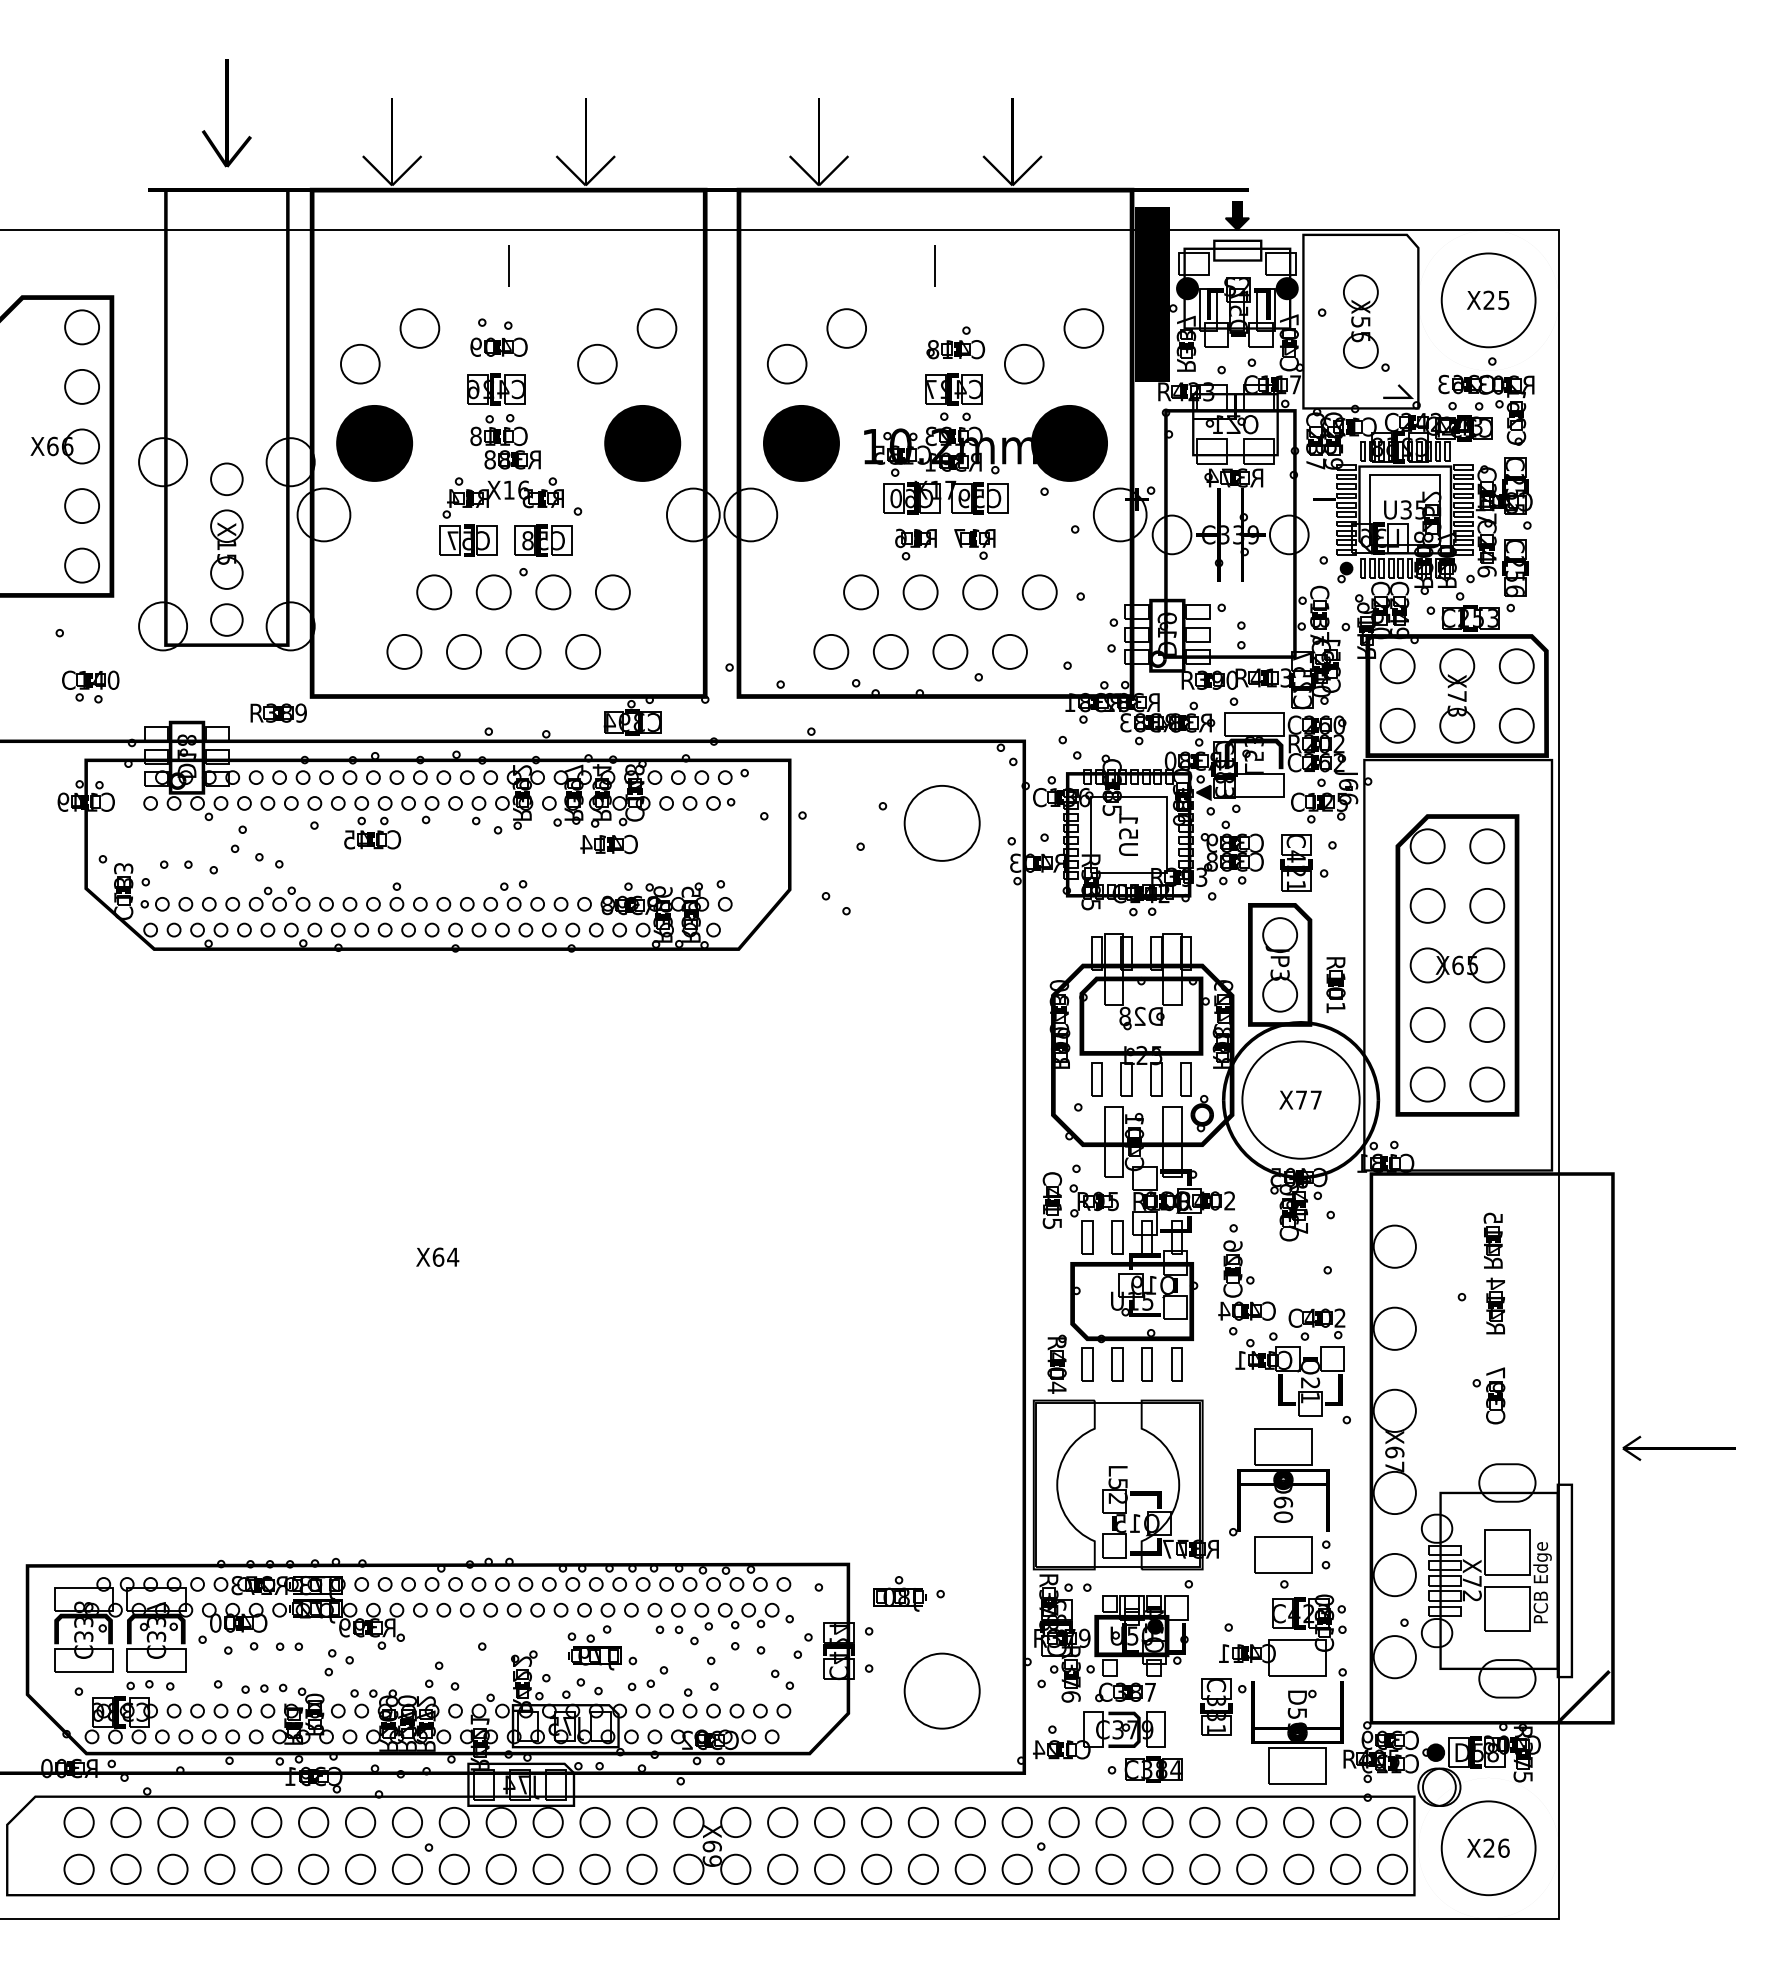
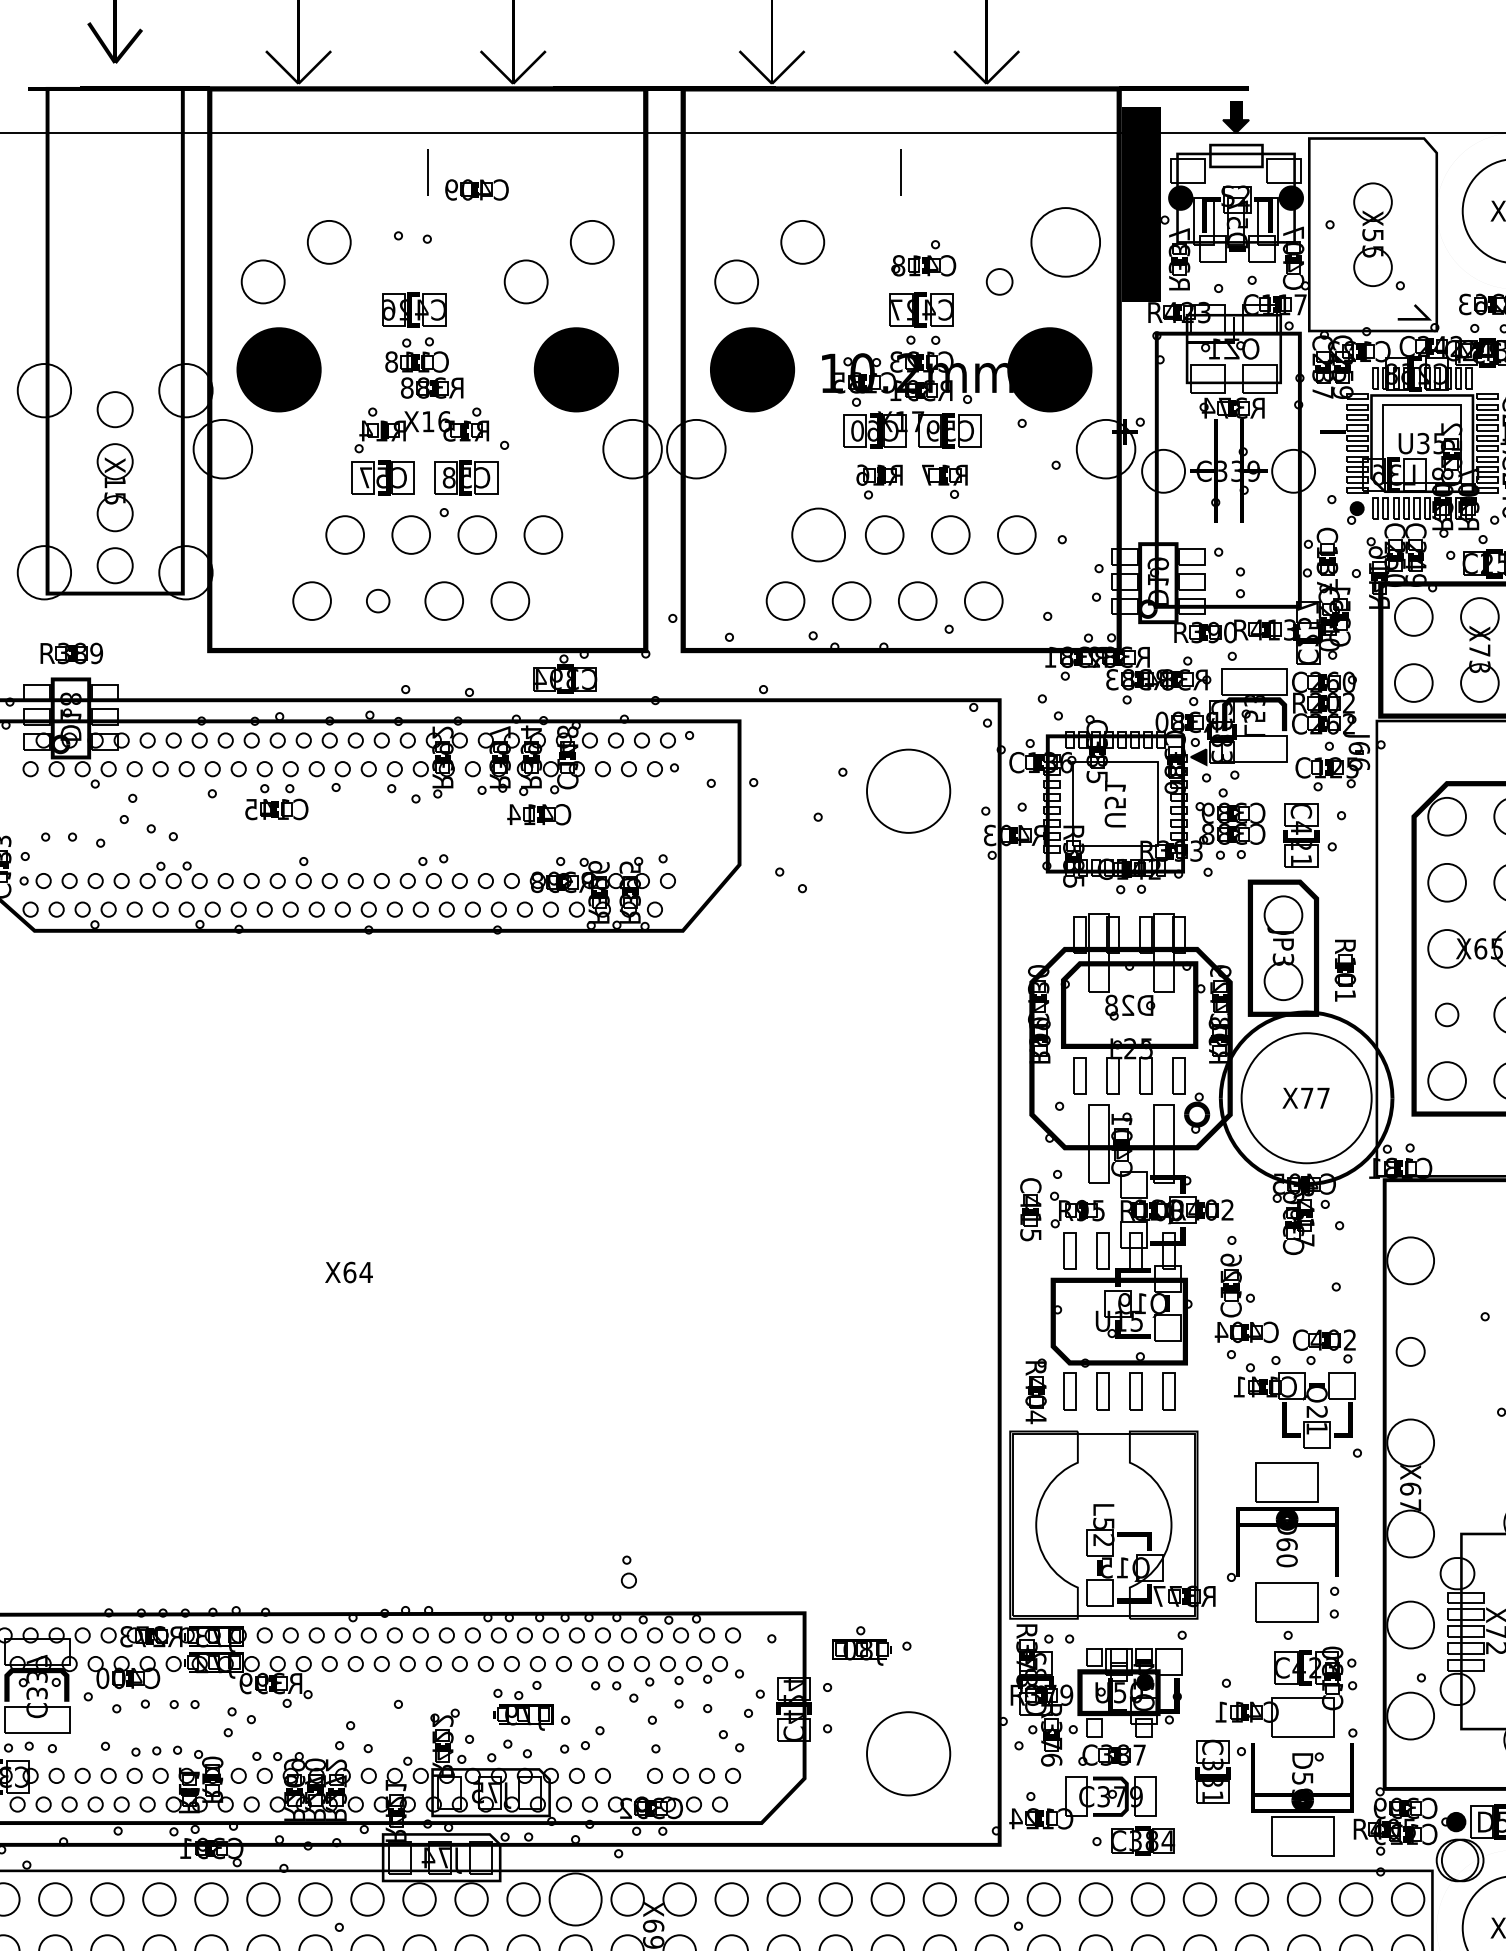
circle: (1083, 328) -> (1065, 242), size x1.6
part: (498, 346) -> (476, 189), moved
circle: (1023, 363) -> (998, 281), size x0.6
circle: (860, 592) -> (817, 535), size x1.4
circle: (463, 651) -> (377, 600), size x0.6
part: (278, 712) -> (71, 652), moved
circle: (1427, 1025) -> (1446, 1015), size x0.6
circle: (1394, 1328) -> (1410, 1351), size x0.6
part: (689, 1703) -> (628, 1572), moved
circle: (641, 1822) -> (575, 1899), size x1.6

